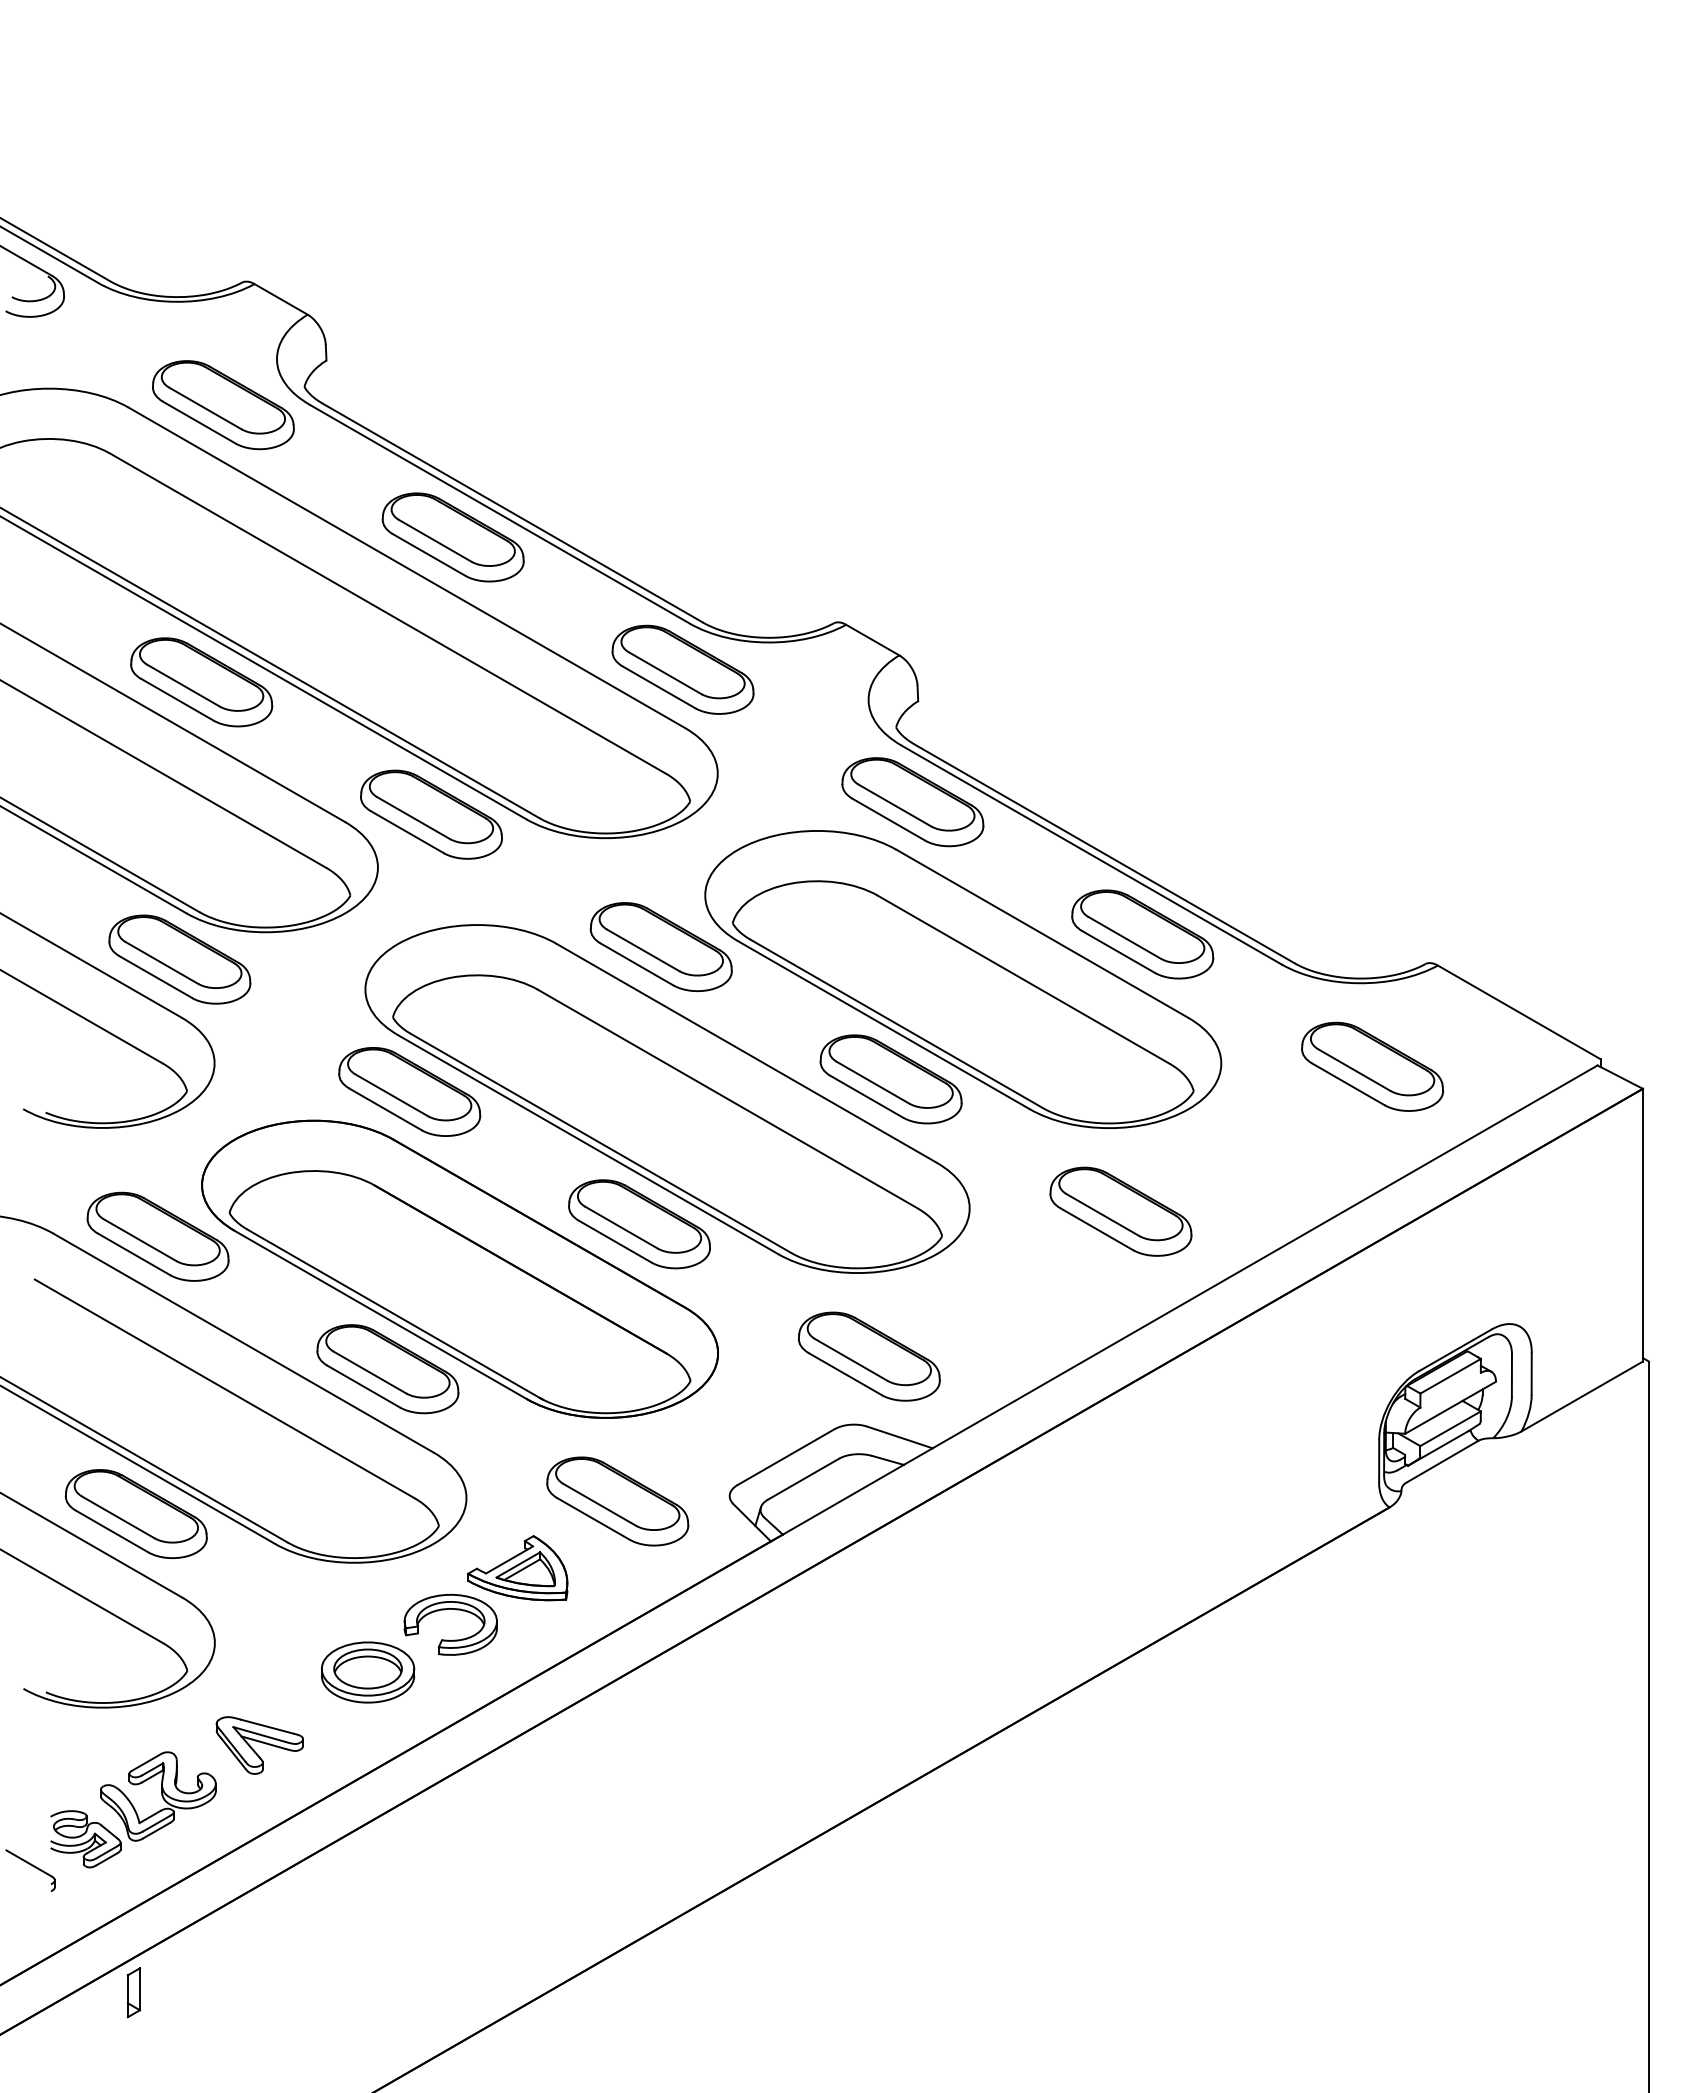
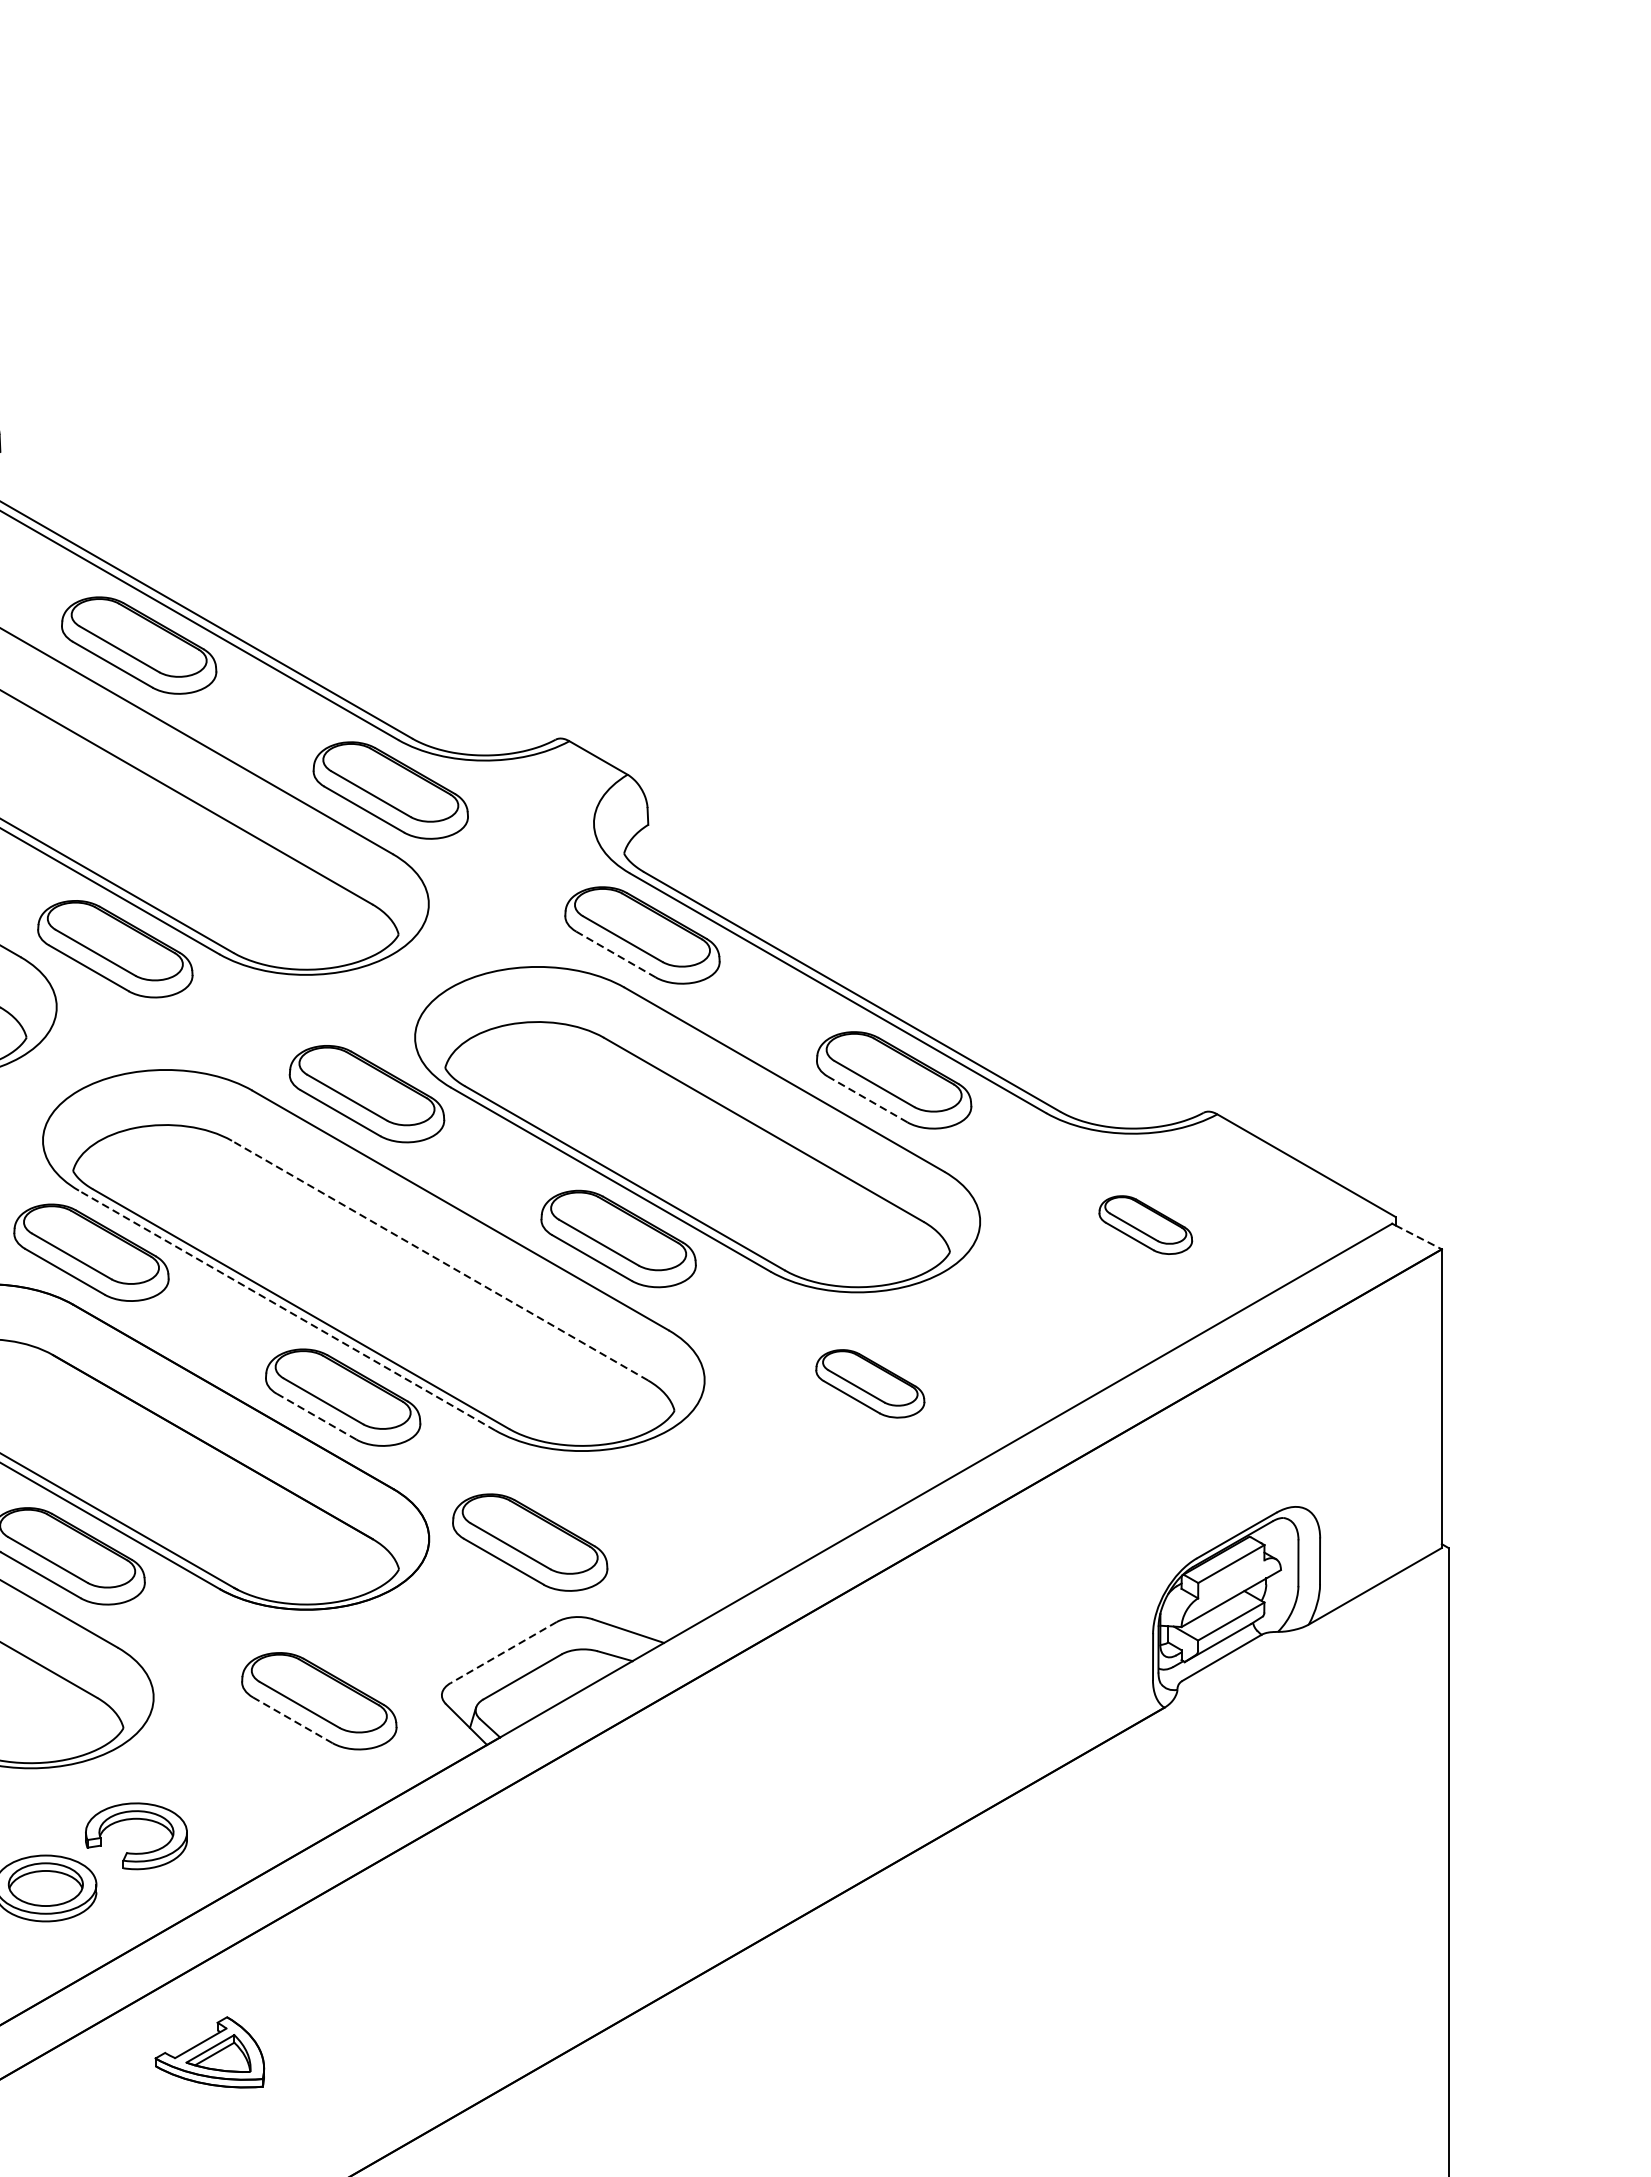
line: (888, 819) -> (615, 954), solid -> dashed
line: (1118, 951) -> (867, 1098), solid -> dashed
part: (1372, 1066) -> (1145, 1224), size x0.6
line: (1621, 1077) -> (1418, 1236), solid -> dashed
line: (727, 1098) -> (439, 1259), solid -> dashed
line: (587, 1144) -> (286, 1310), solid -> dashed
part: (1120, 1211) -> (869, 1383), size x0.7
line: (615, 1241) -> (316, 1416), solid -> dashed
part: (869, 1356) -> (530, 1542), moved
line: (786, 1457) -> (504, 1653), solid -> dashed
line: (593, 1518) -> (292, 1719), solid -> dashed
part: (517, 1568) -> (209, 2052), moved

